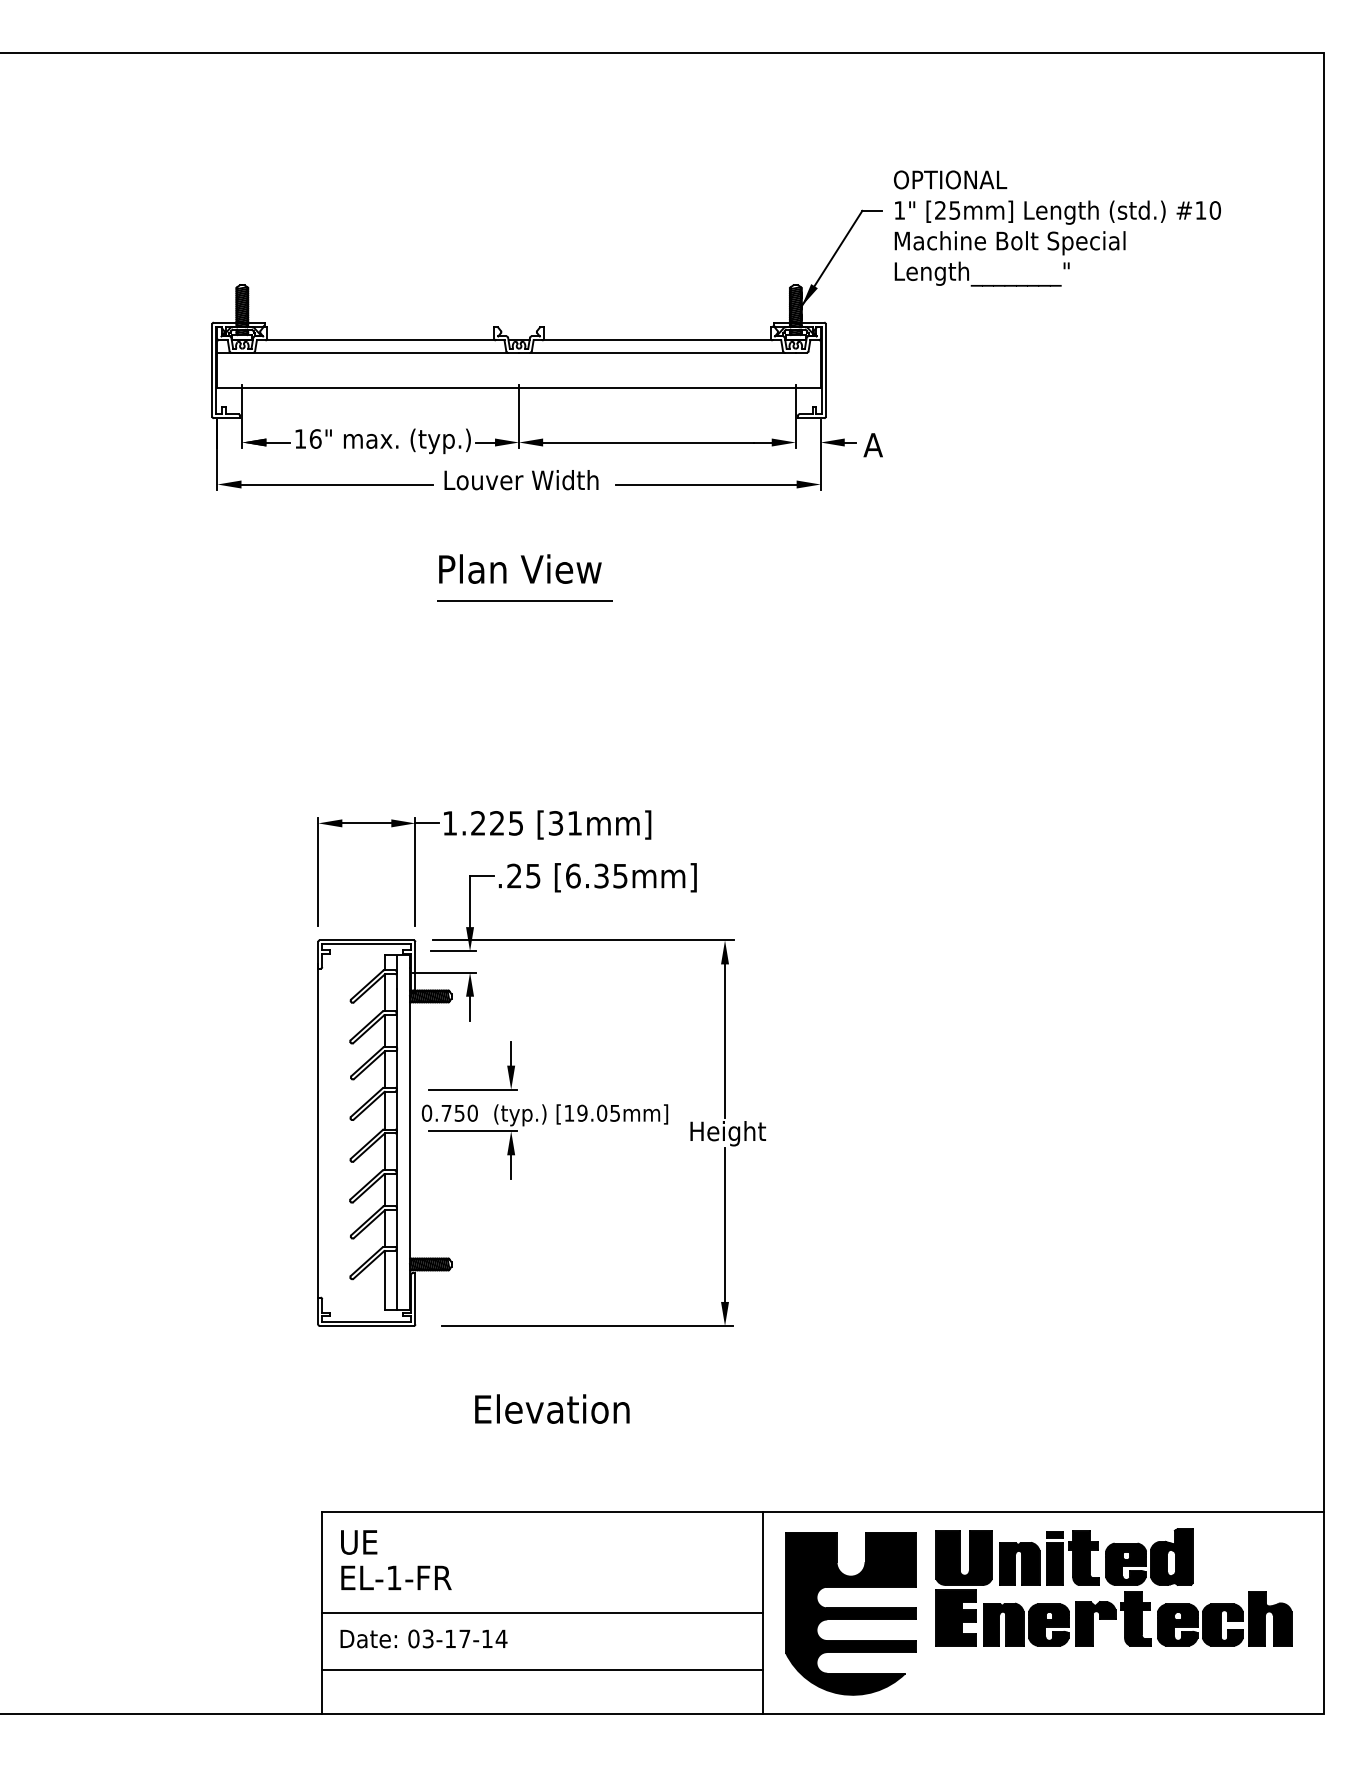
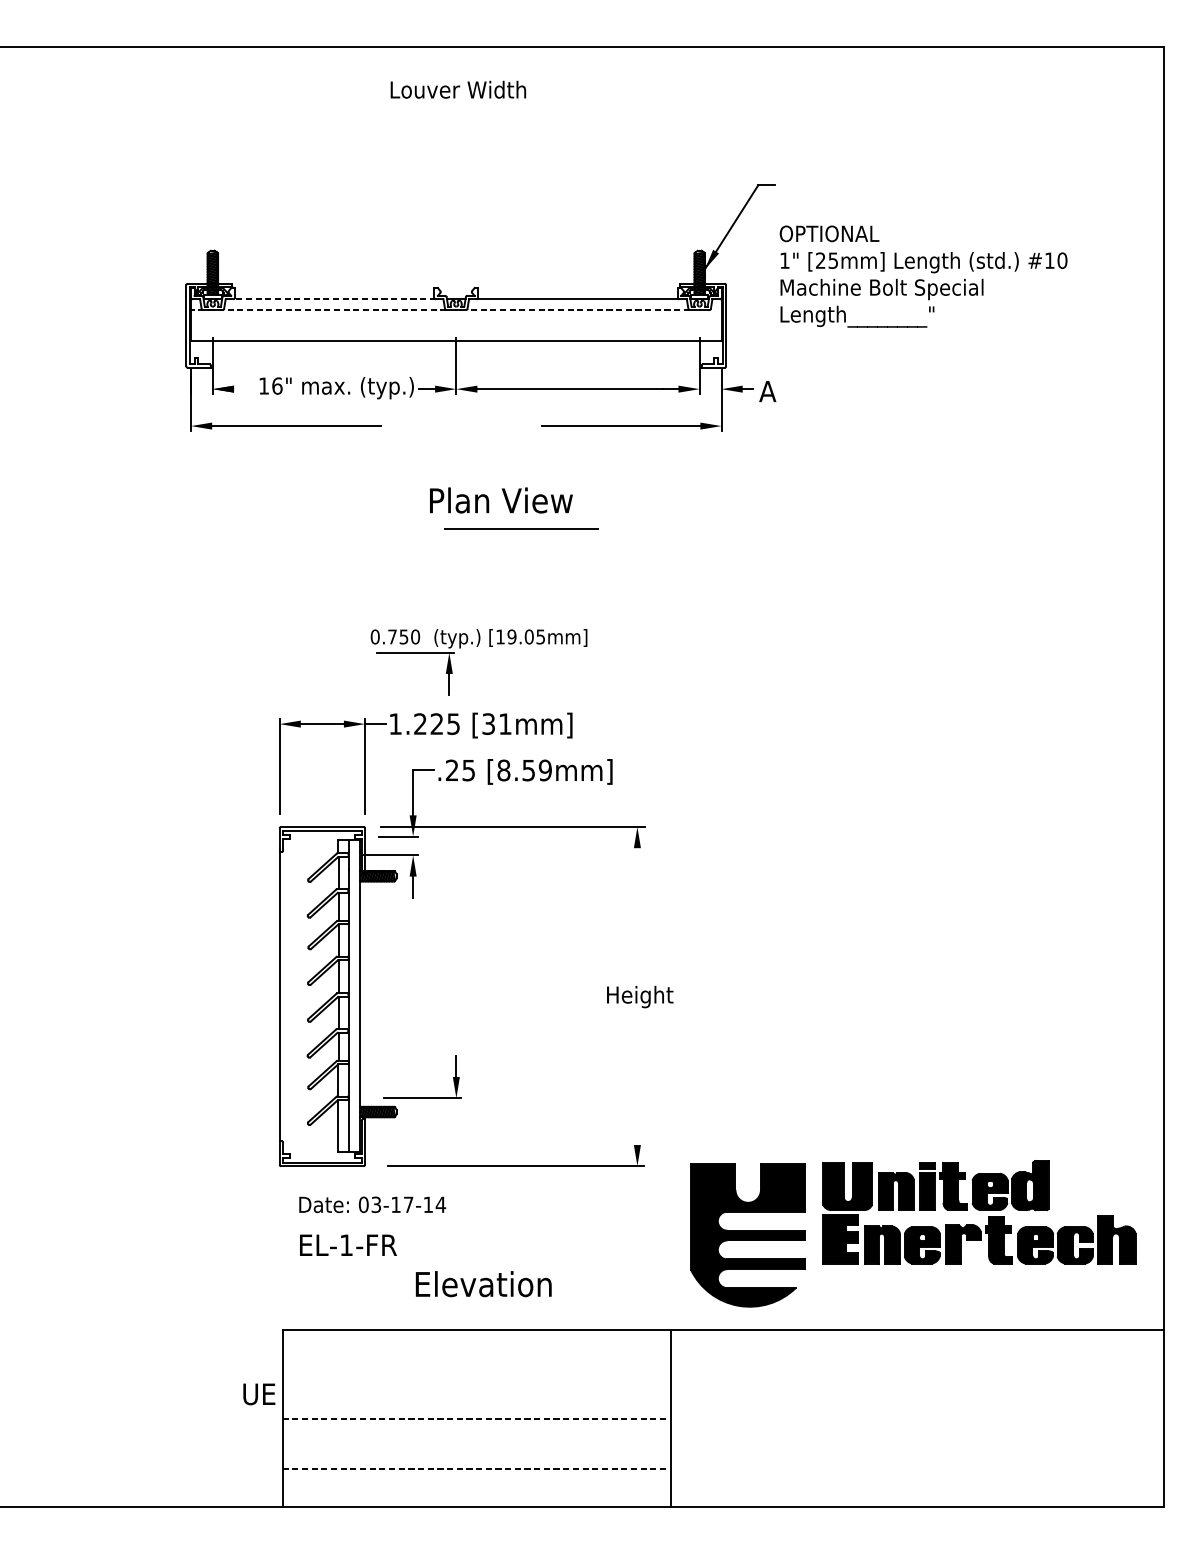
text: (1057, 228) -> (923, 276), moved
line: (380, 340) -> (334, 299), solid -> dashed
line: (362, 352) -> (318, 309), solid -> dashed
line: (656, 352) -> (577, 309), solid -> dashed
line: (278, 442) -> (244, 389), removed
text: (521, 480) -> (458, 90), moved
text: (520, 568) -> (501, 499), moved
line: (524, 600) -> (520, 528), moved
text: (596, 875) -> (524, 769), [6.35mm] -> [8.59mm]
line: (725, 1040) -> (637, 915), removed
part: (472, 1089) -> (422, 1098), moved
part: (543, 1124) -> (477, 646), moved
line: (725, 1224) -> (637, 1076), removed
text: (552, 1408) -> (483, 1283), moved
text: (359, 1542) -> (259, 1394), moved
text: (396, 1577) -> (348, 1244), moved
part: (1038, 1611) -> (913, 1233), moved
line: (542, 1613) -> (476, 1419), solid -> dashed
text: (423, 1638) -> (372, 1204), moved
line: (542, 1669) -> (476, 1468), solid -> dashed

